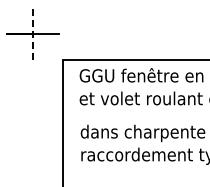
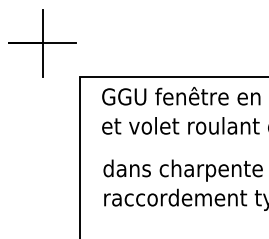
line: (33, 33) -> (42, 42), dashed -> solid

